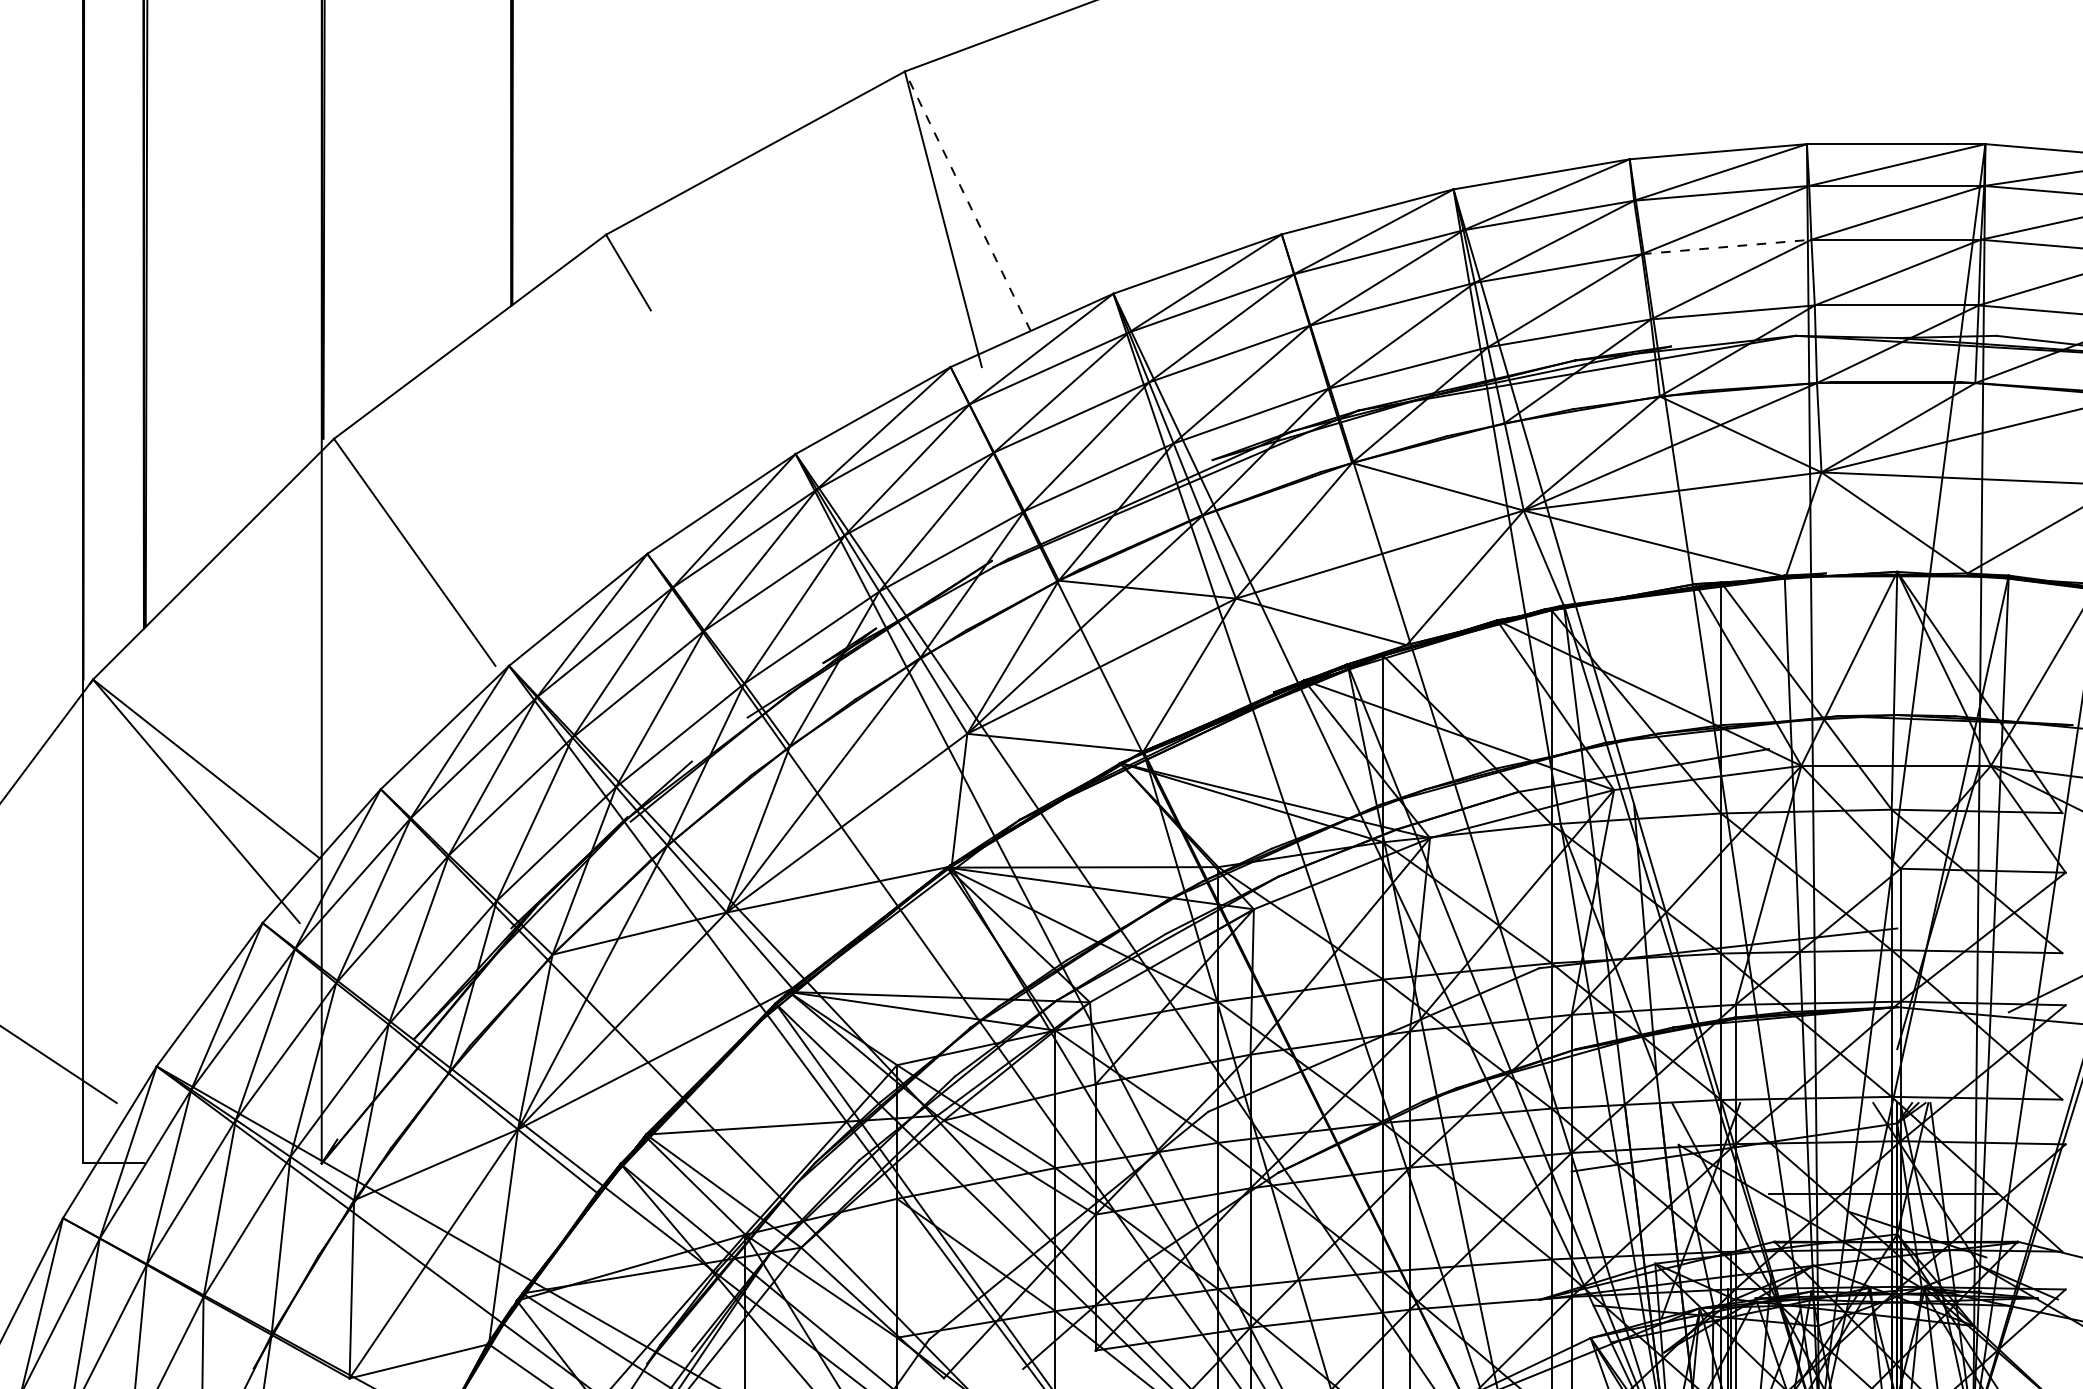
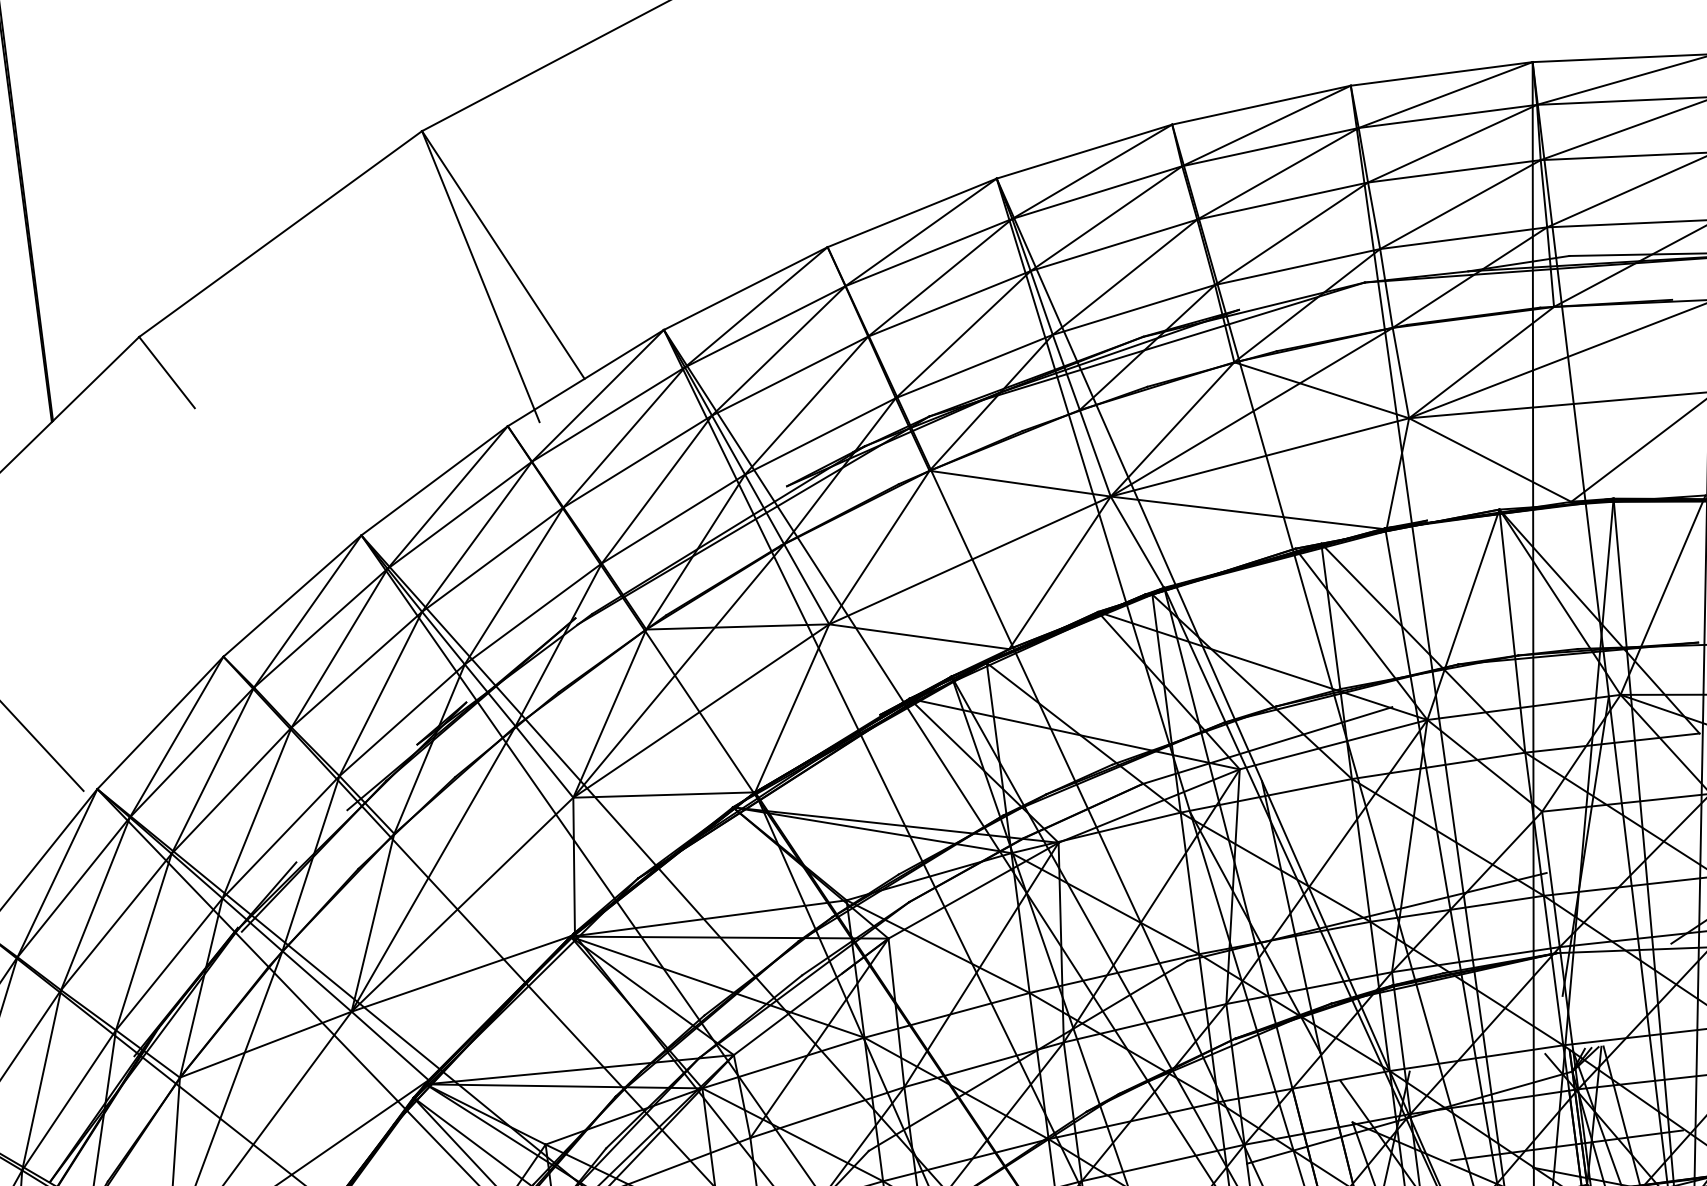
line: (967, 200) -> (502, 254), dashed -> solid
line: (1727, 246) -> (1283, 200), dashed -> solid

